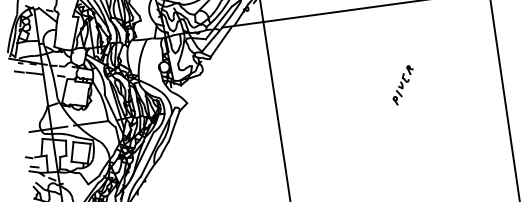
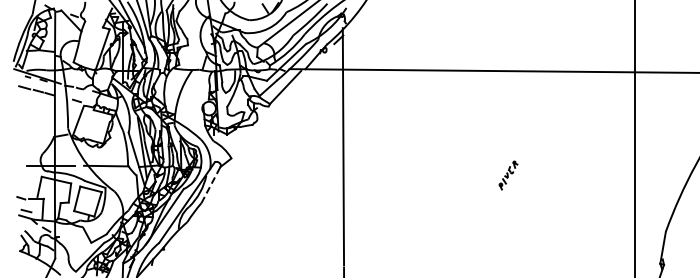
part: (403, 85) -> (508, 175), size x0.6
line: (174, 125) -> (211, 184), solid -> dashed

